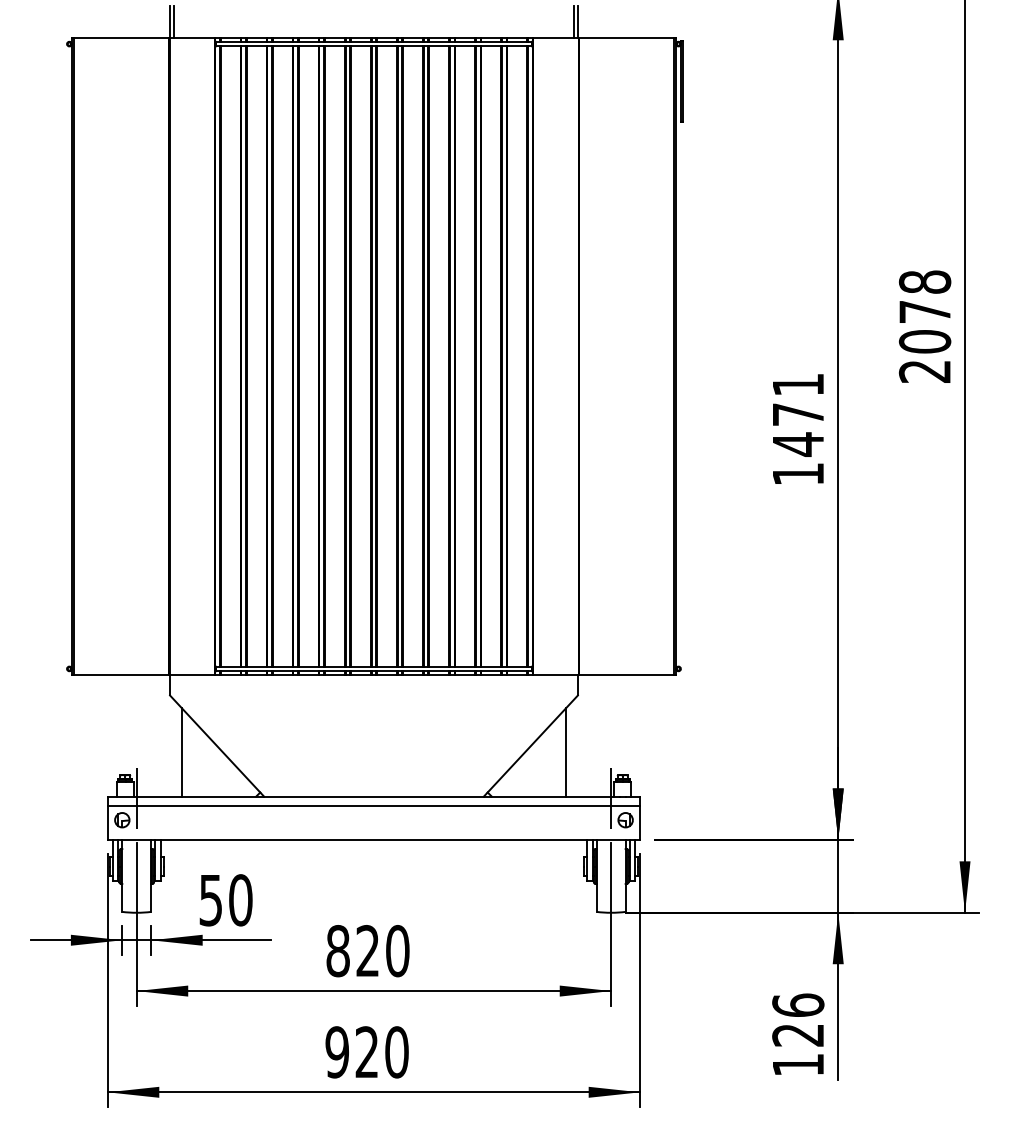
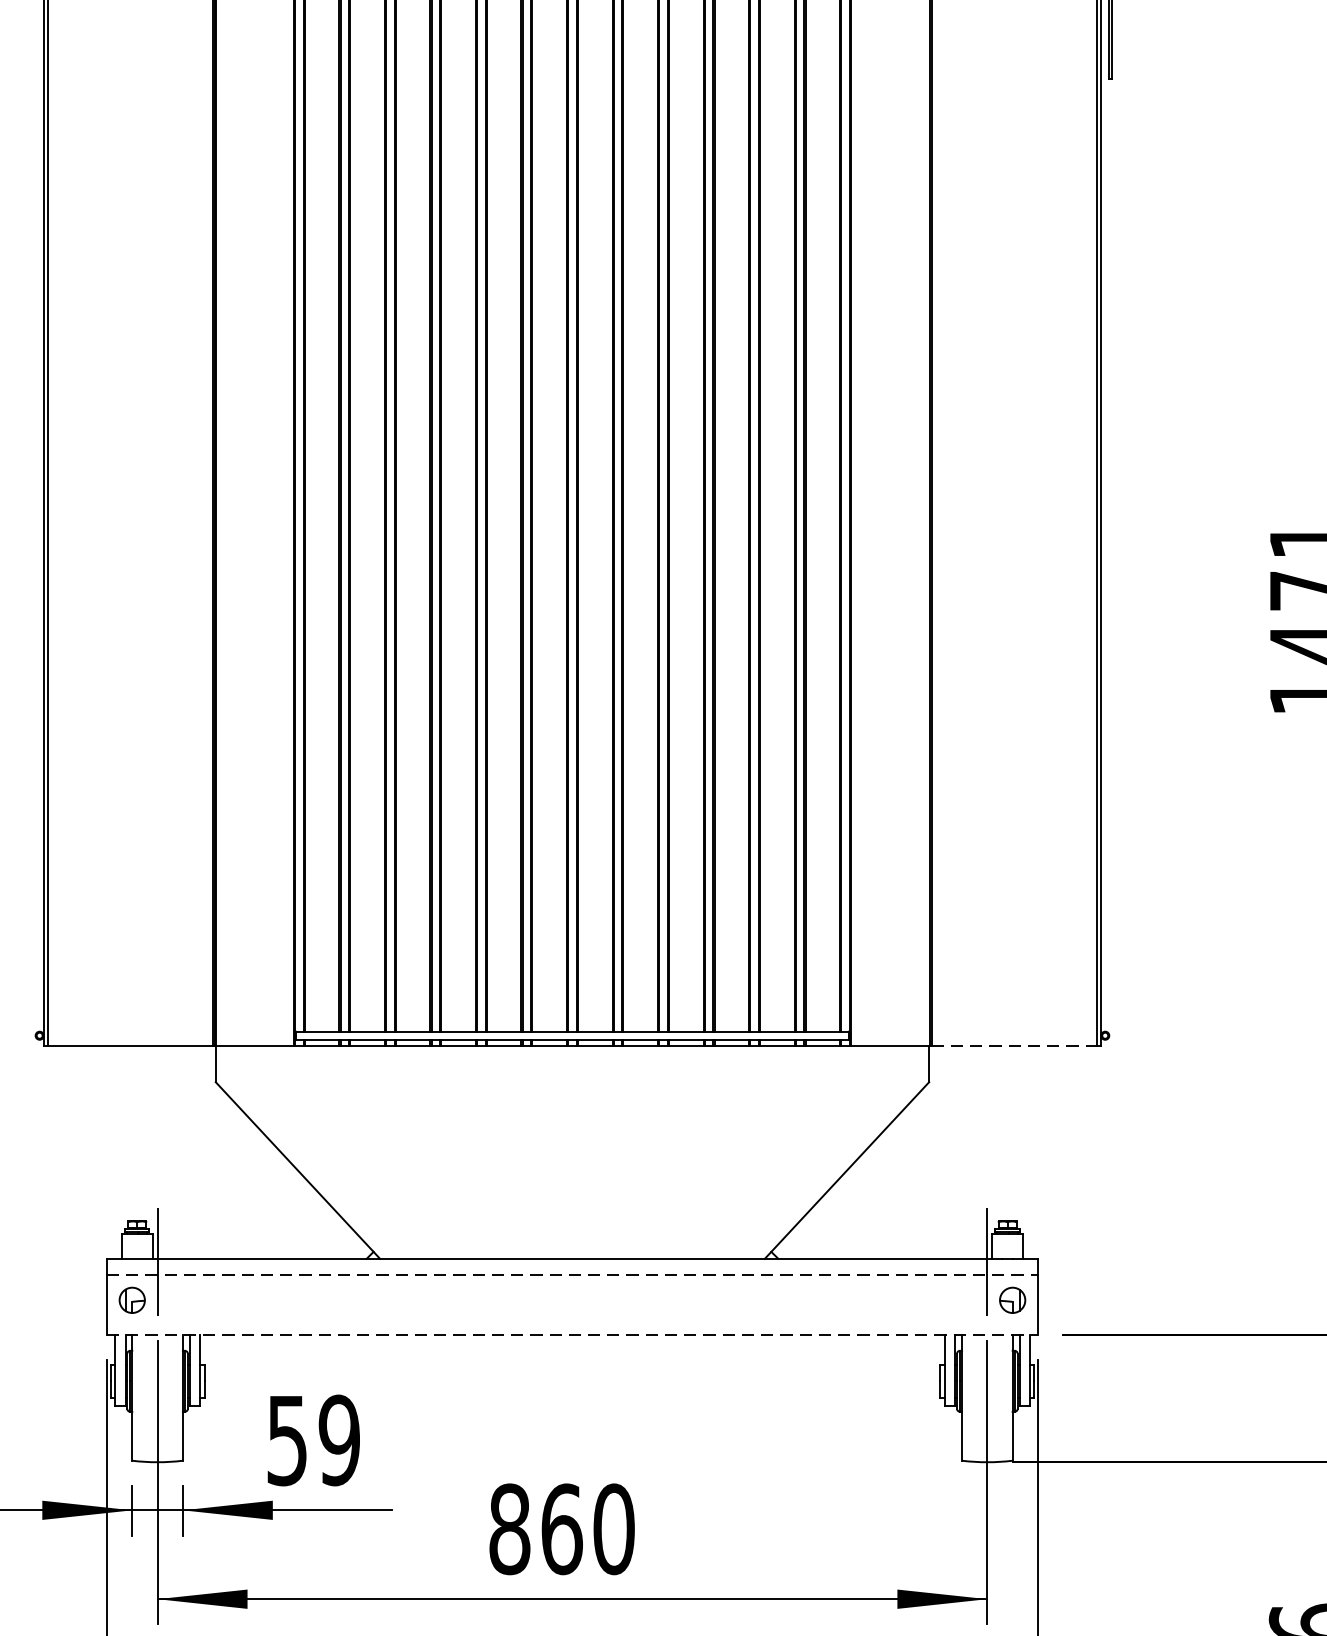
line: (627, 674) -> (1015, 1045), solid -> dashed
line: (181, 751) -> (235, 1180), removed
line: (566, 751) -> (909, 1180), removed
line: (374, 805) -> (573, 1274), solid -> dashed
line: (374, 839) -> (573, 1334), solid -> dashed
text: (240, 900) -> (338, 1440), 50 -> 59
text: (367, 951) -> (561, 1529), 820 -> 860

